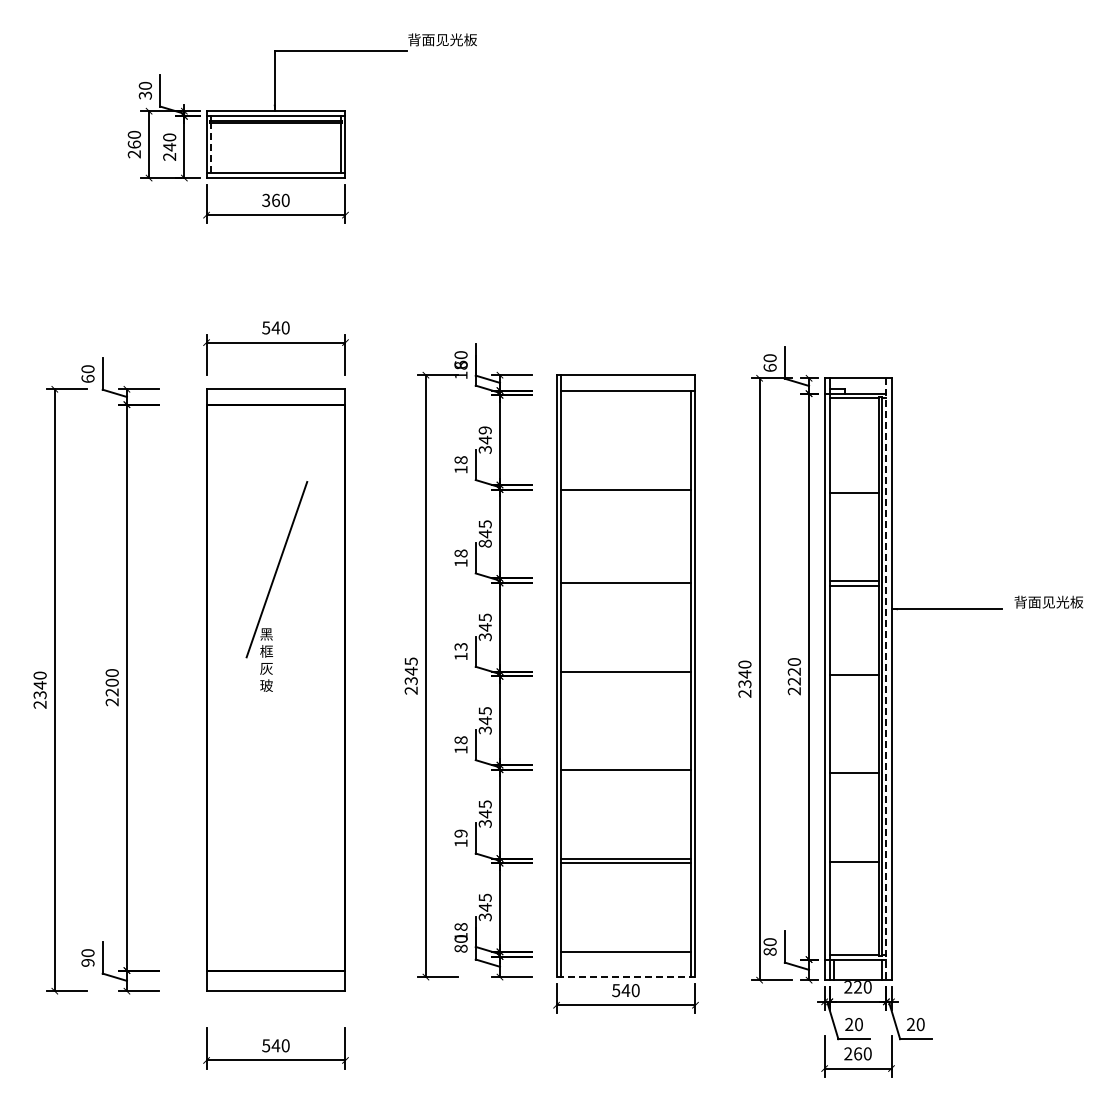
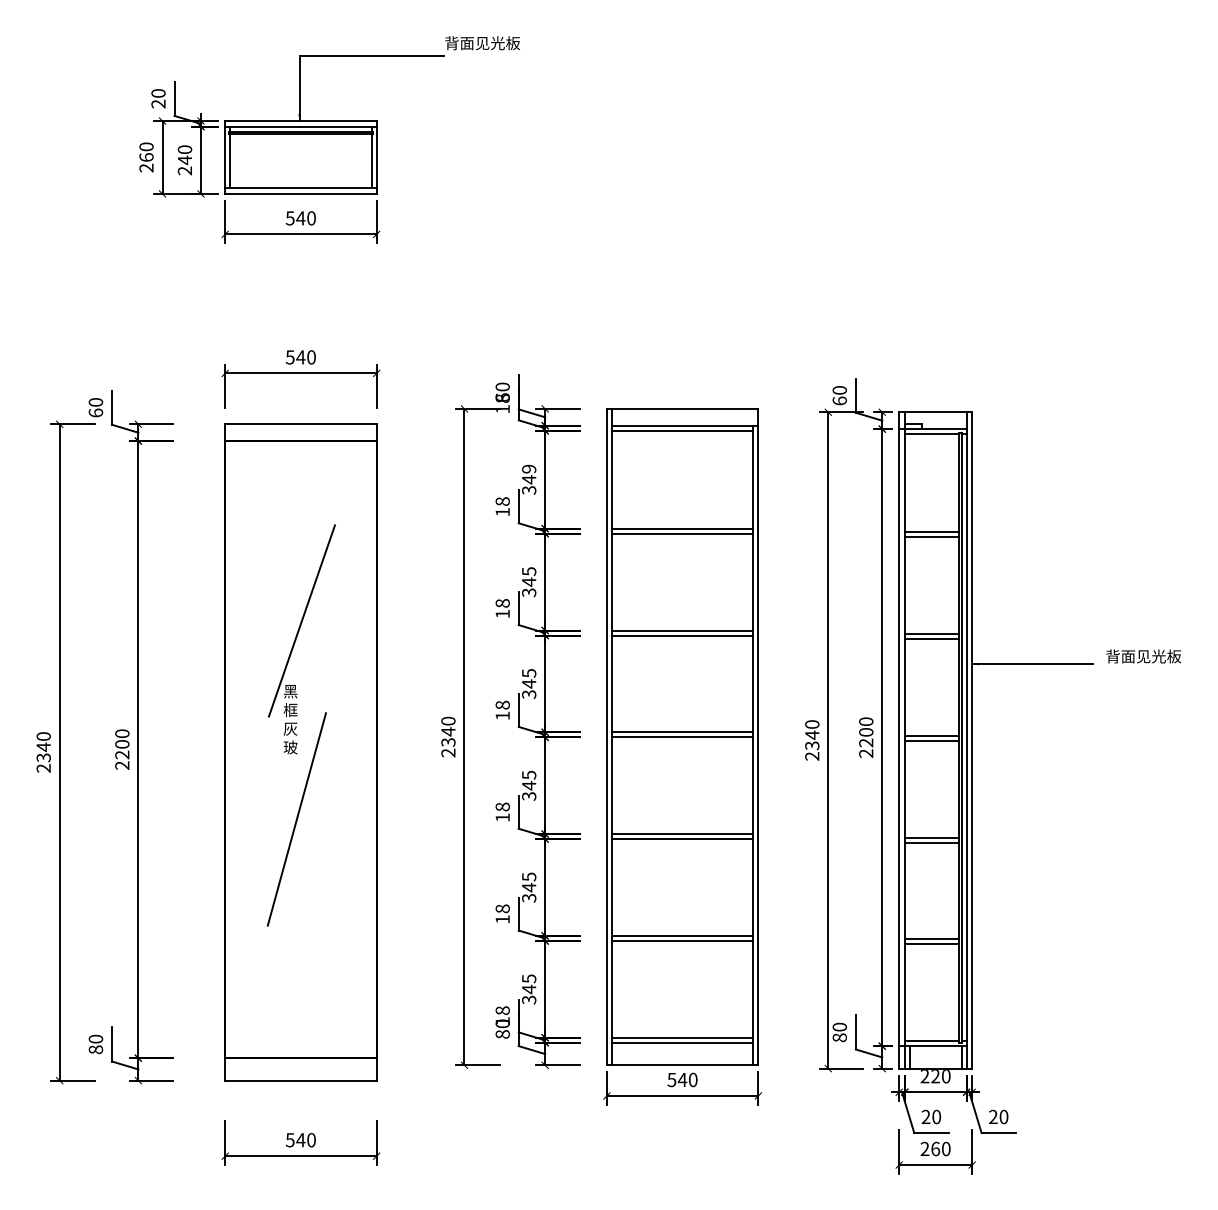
text: (145, 95) -> (158, 103), 30 -> 20
line: (211, 148) -> (230, 161), dashed -> solid
text: (271, 199) -> (296, 217), 360 -> 540
line: (625, 395) -> (682, 431), added
line: (625, 485) -> (682, 529), added
line: (854, 488) -> (931, 532), added
text: (484, 543) -> (528, 592), 845 -> 345
line: (625, 578) -> (682, 630), added
text: (460, 646) -> (502, 704), 13 -> 18
text: (410, 661) -> (447, 721), 2345 -> 2340
text: (794, 671) -> (866, 732), 2220 -> 2200
line: (625, 676) -> (682, 737), added
line: (854, 679) -> (931, 740), added
line: (886, 679) -> (966, 740), dashed -> solid
line: (271, 751) -> (296, 819), added
line: (625, 765) -> (682, 834), added
line: (854, 768) -> (931, 837), added
text: (460, 833) -> (502, 908), 19 -> 18
line: (854, 866) -> (931, 944), added
line: (625, 956) -> (682, 1042), added
text: (87, 962) -> (95, 1049), 90 -> 80
line: (626, 977) -> (683, 1065), dashed -> solid

